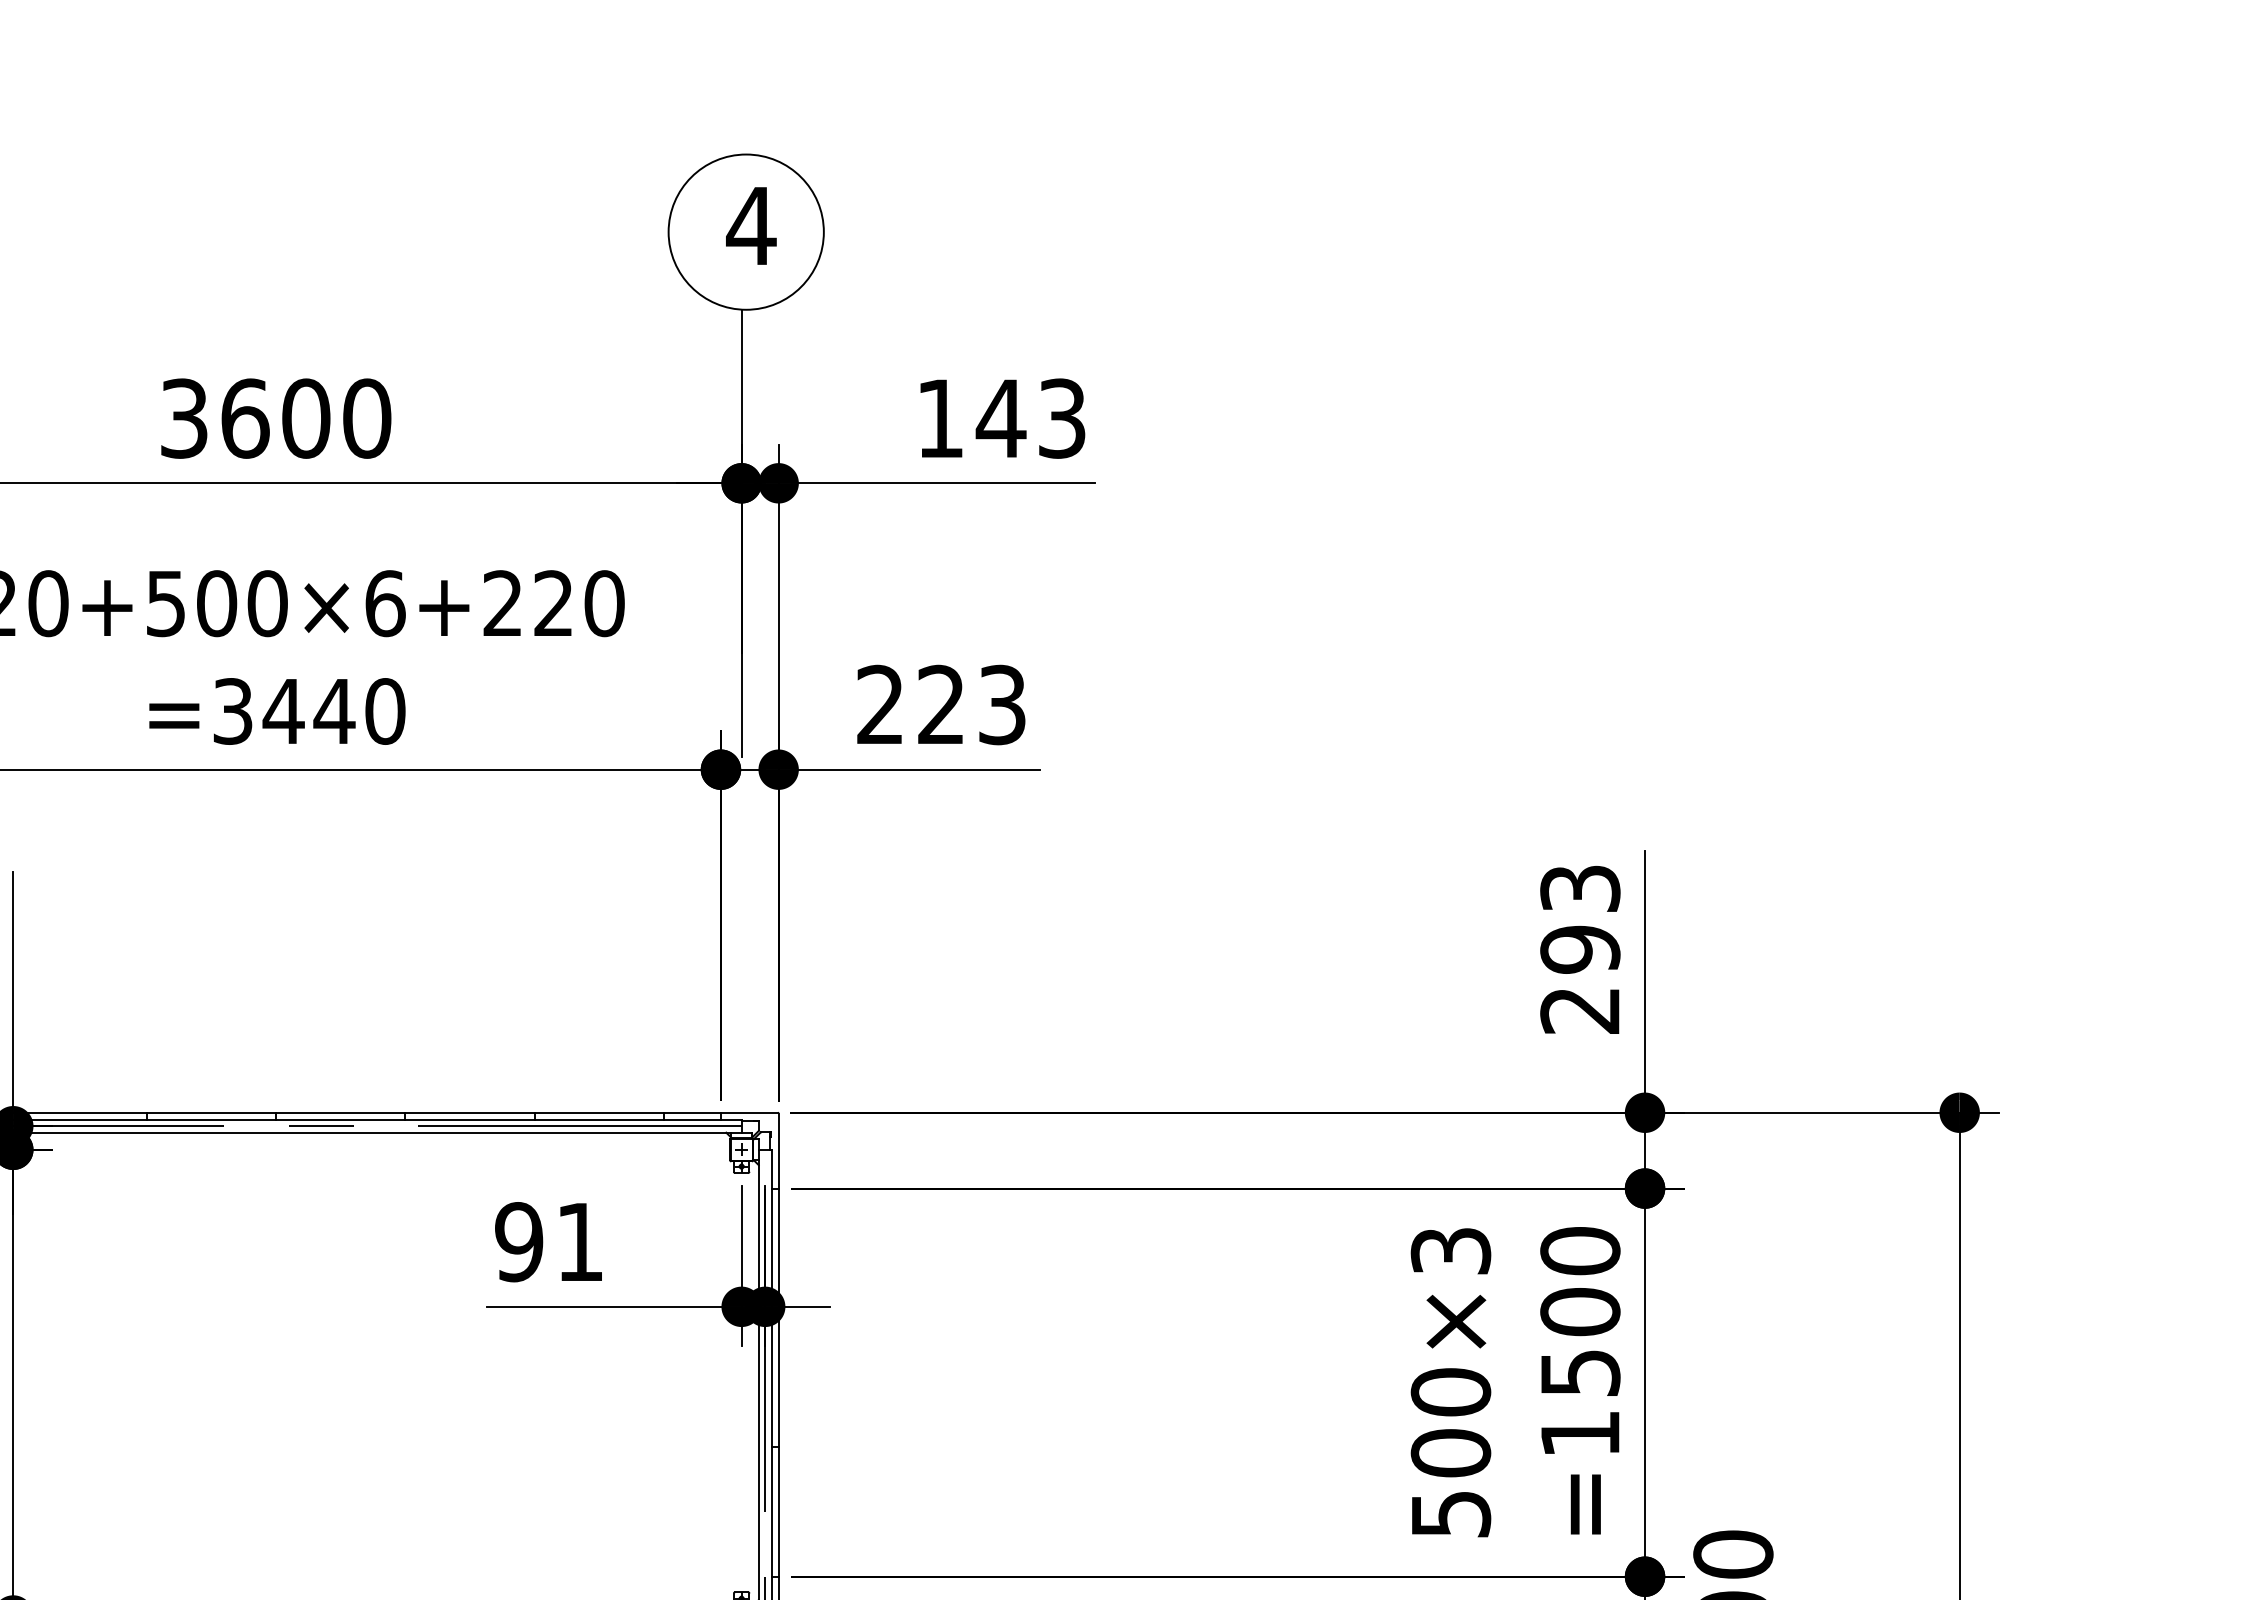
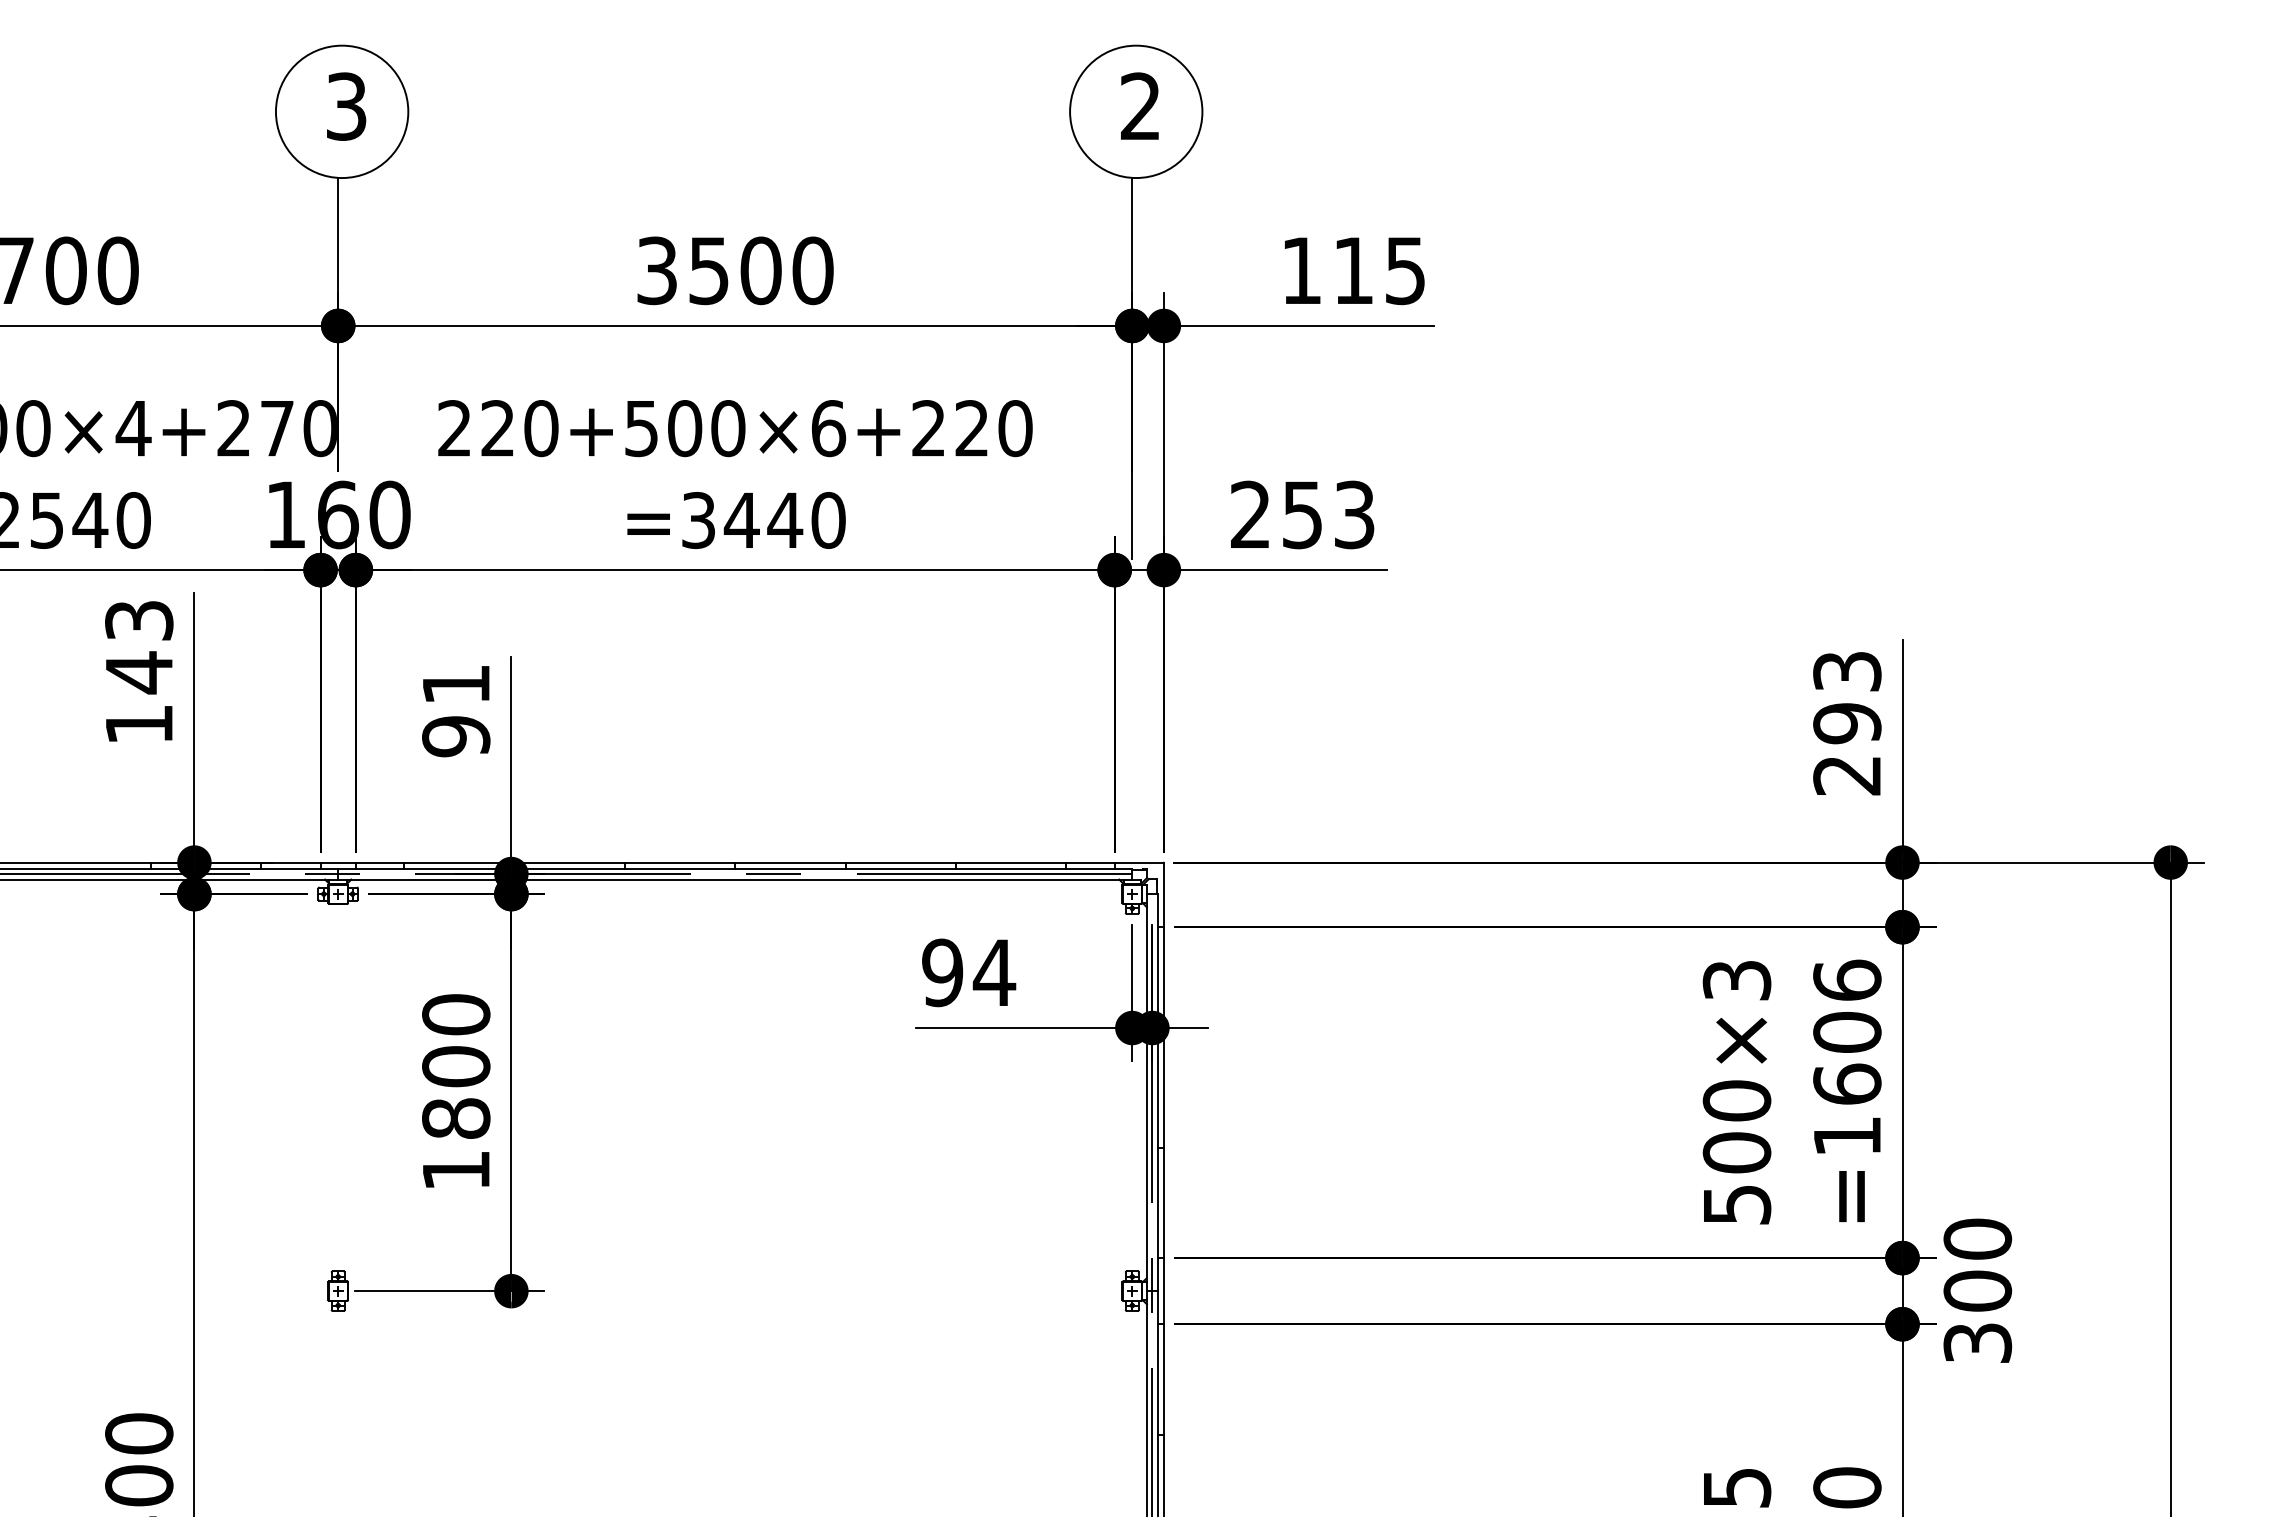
text: (751, 224) -> (1140, 105), 4 -> 2
text: (245, 418) -> (709, 270), 3600 -> 3500
text: (1030, 418) -> (1378, 270), 143 -> 115
text: (940, 704) -> (1301, 514), 223 -> 253
text: (579, 1241) -> (994, 972), 91 -> 94
text: (1580, 1310) -> (1847, 1031), =1500 -> =1606

